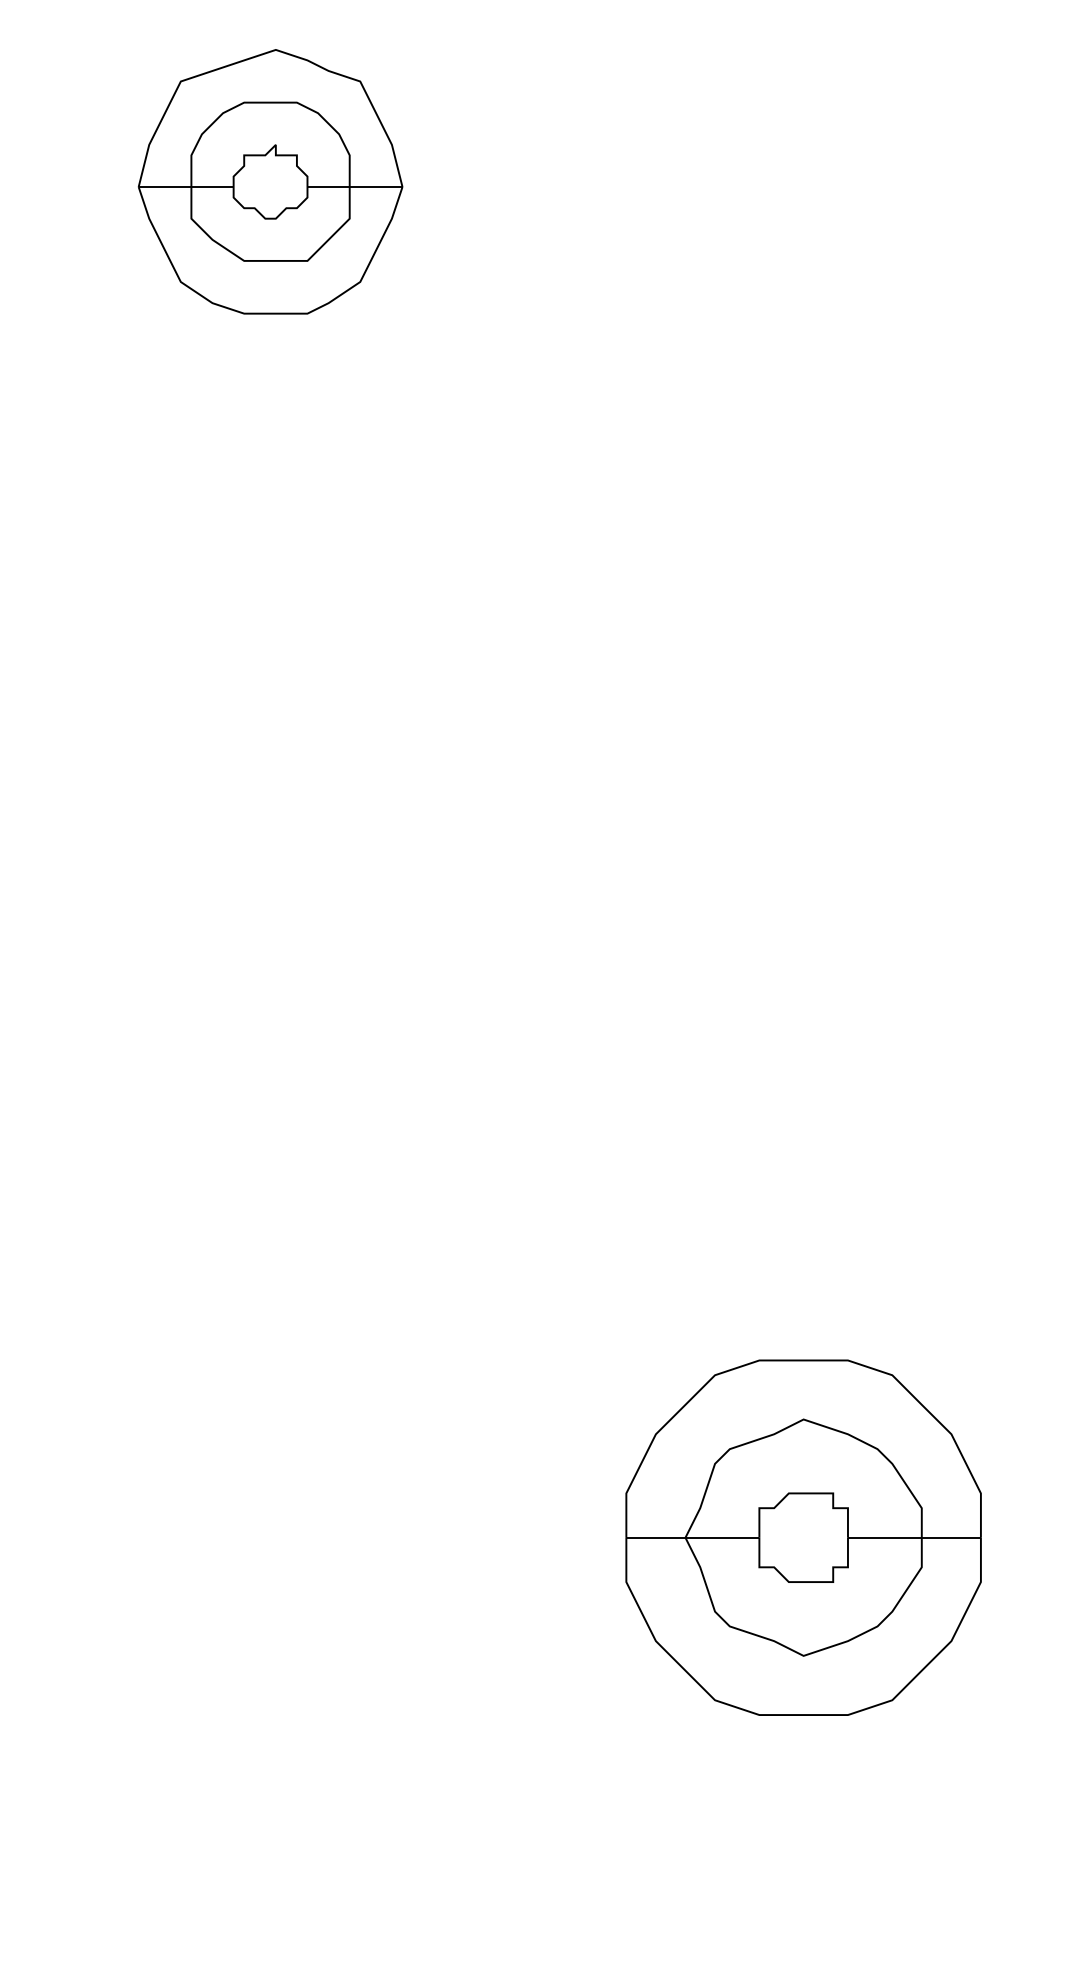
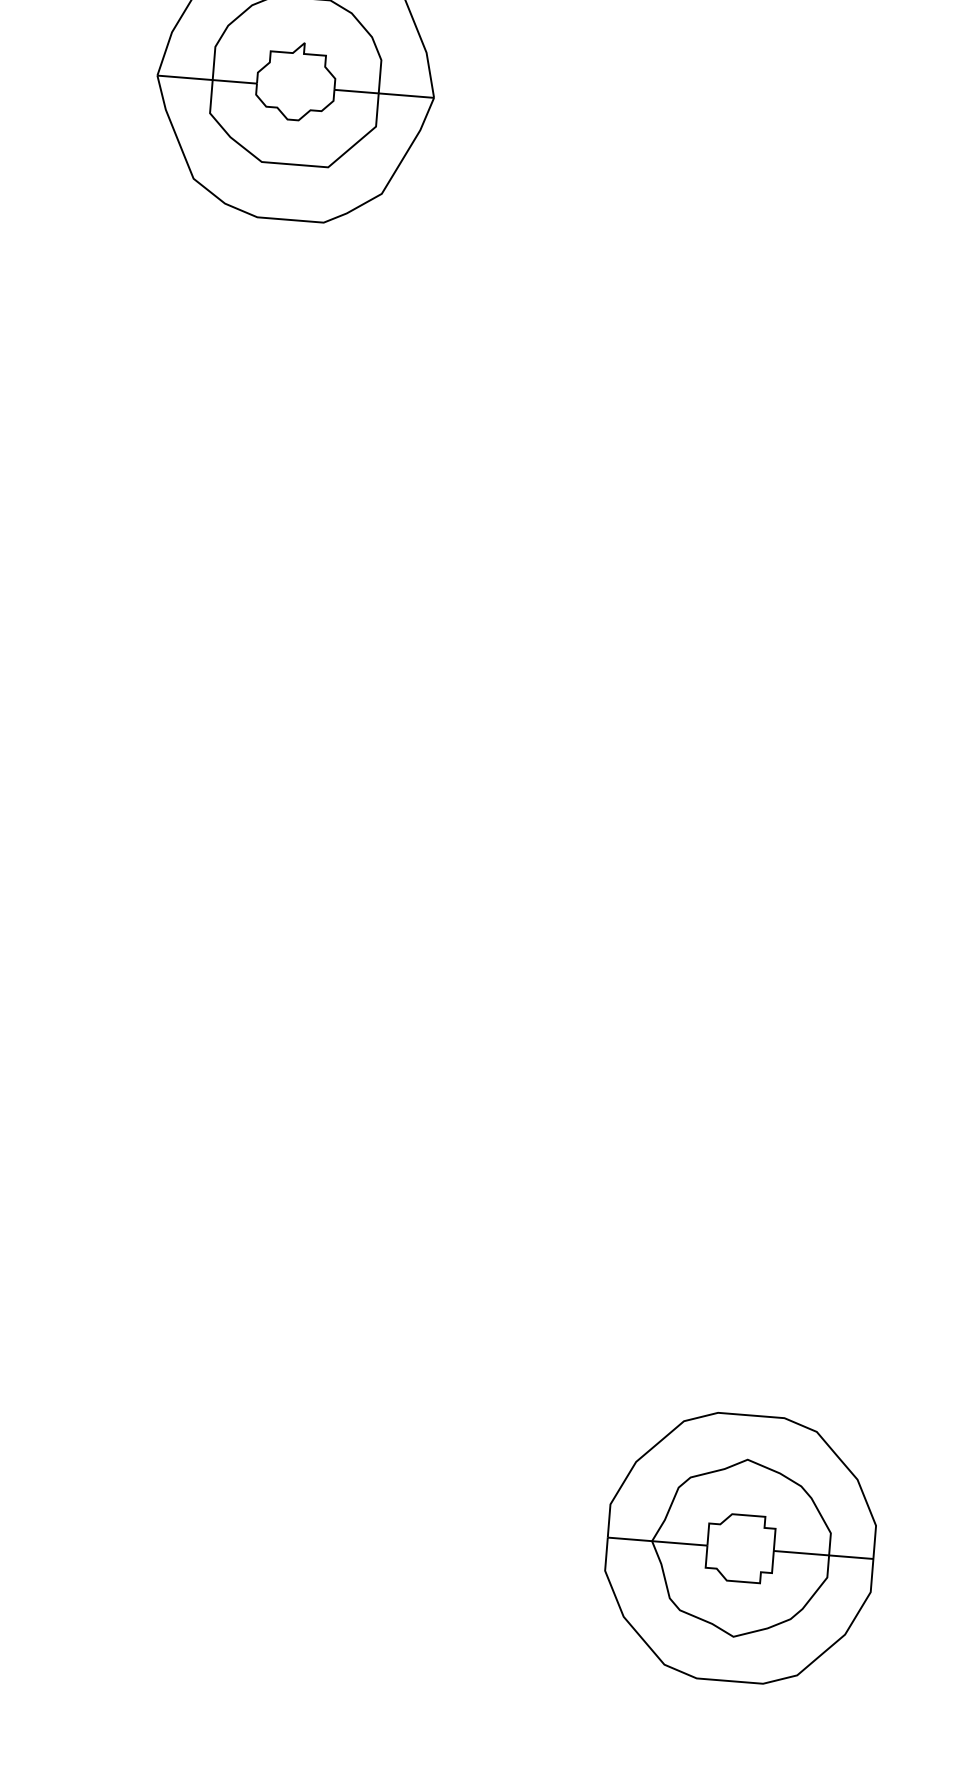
part: (802, 1537) -> (739, 1547), size x0.71

